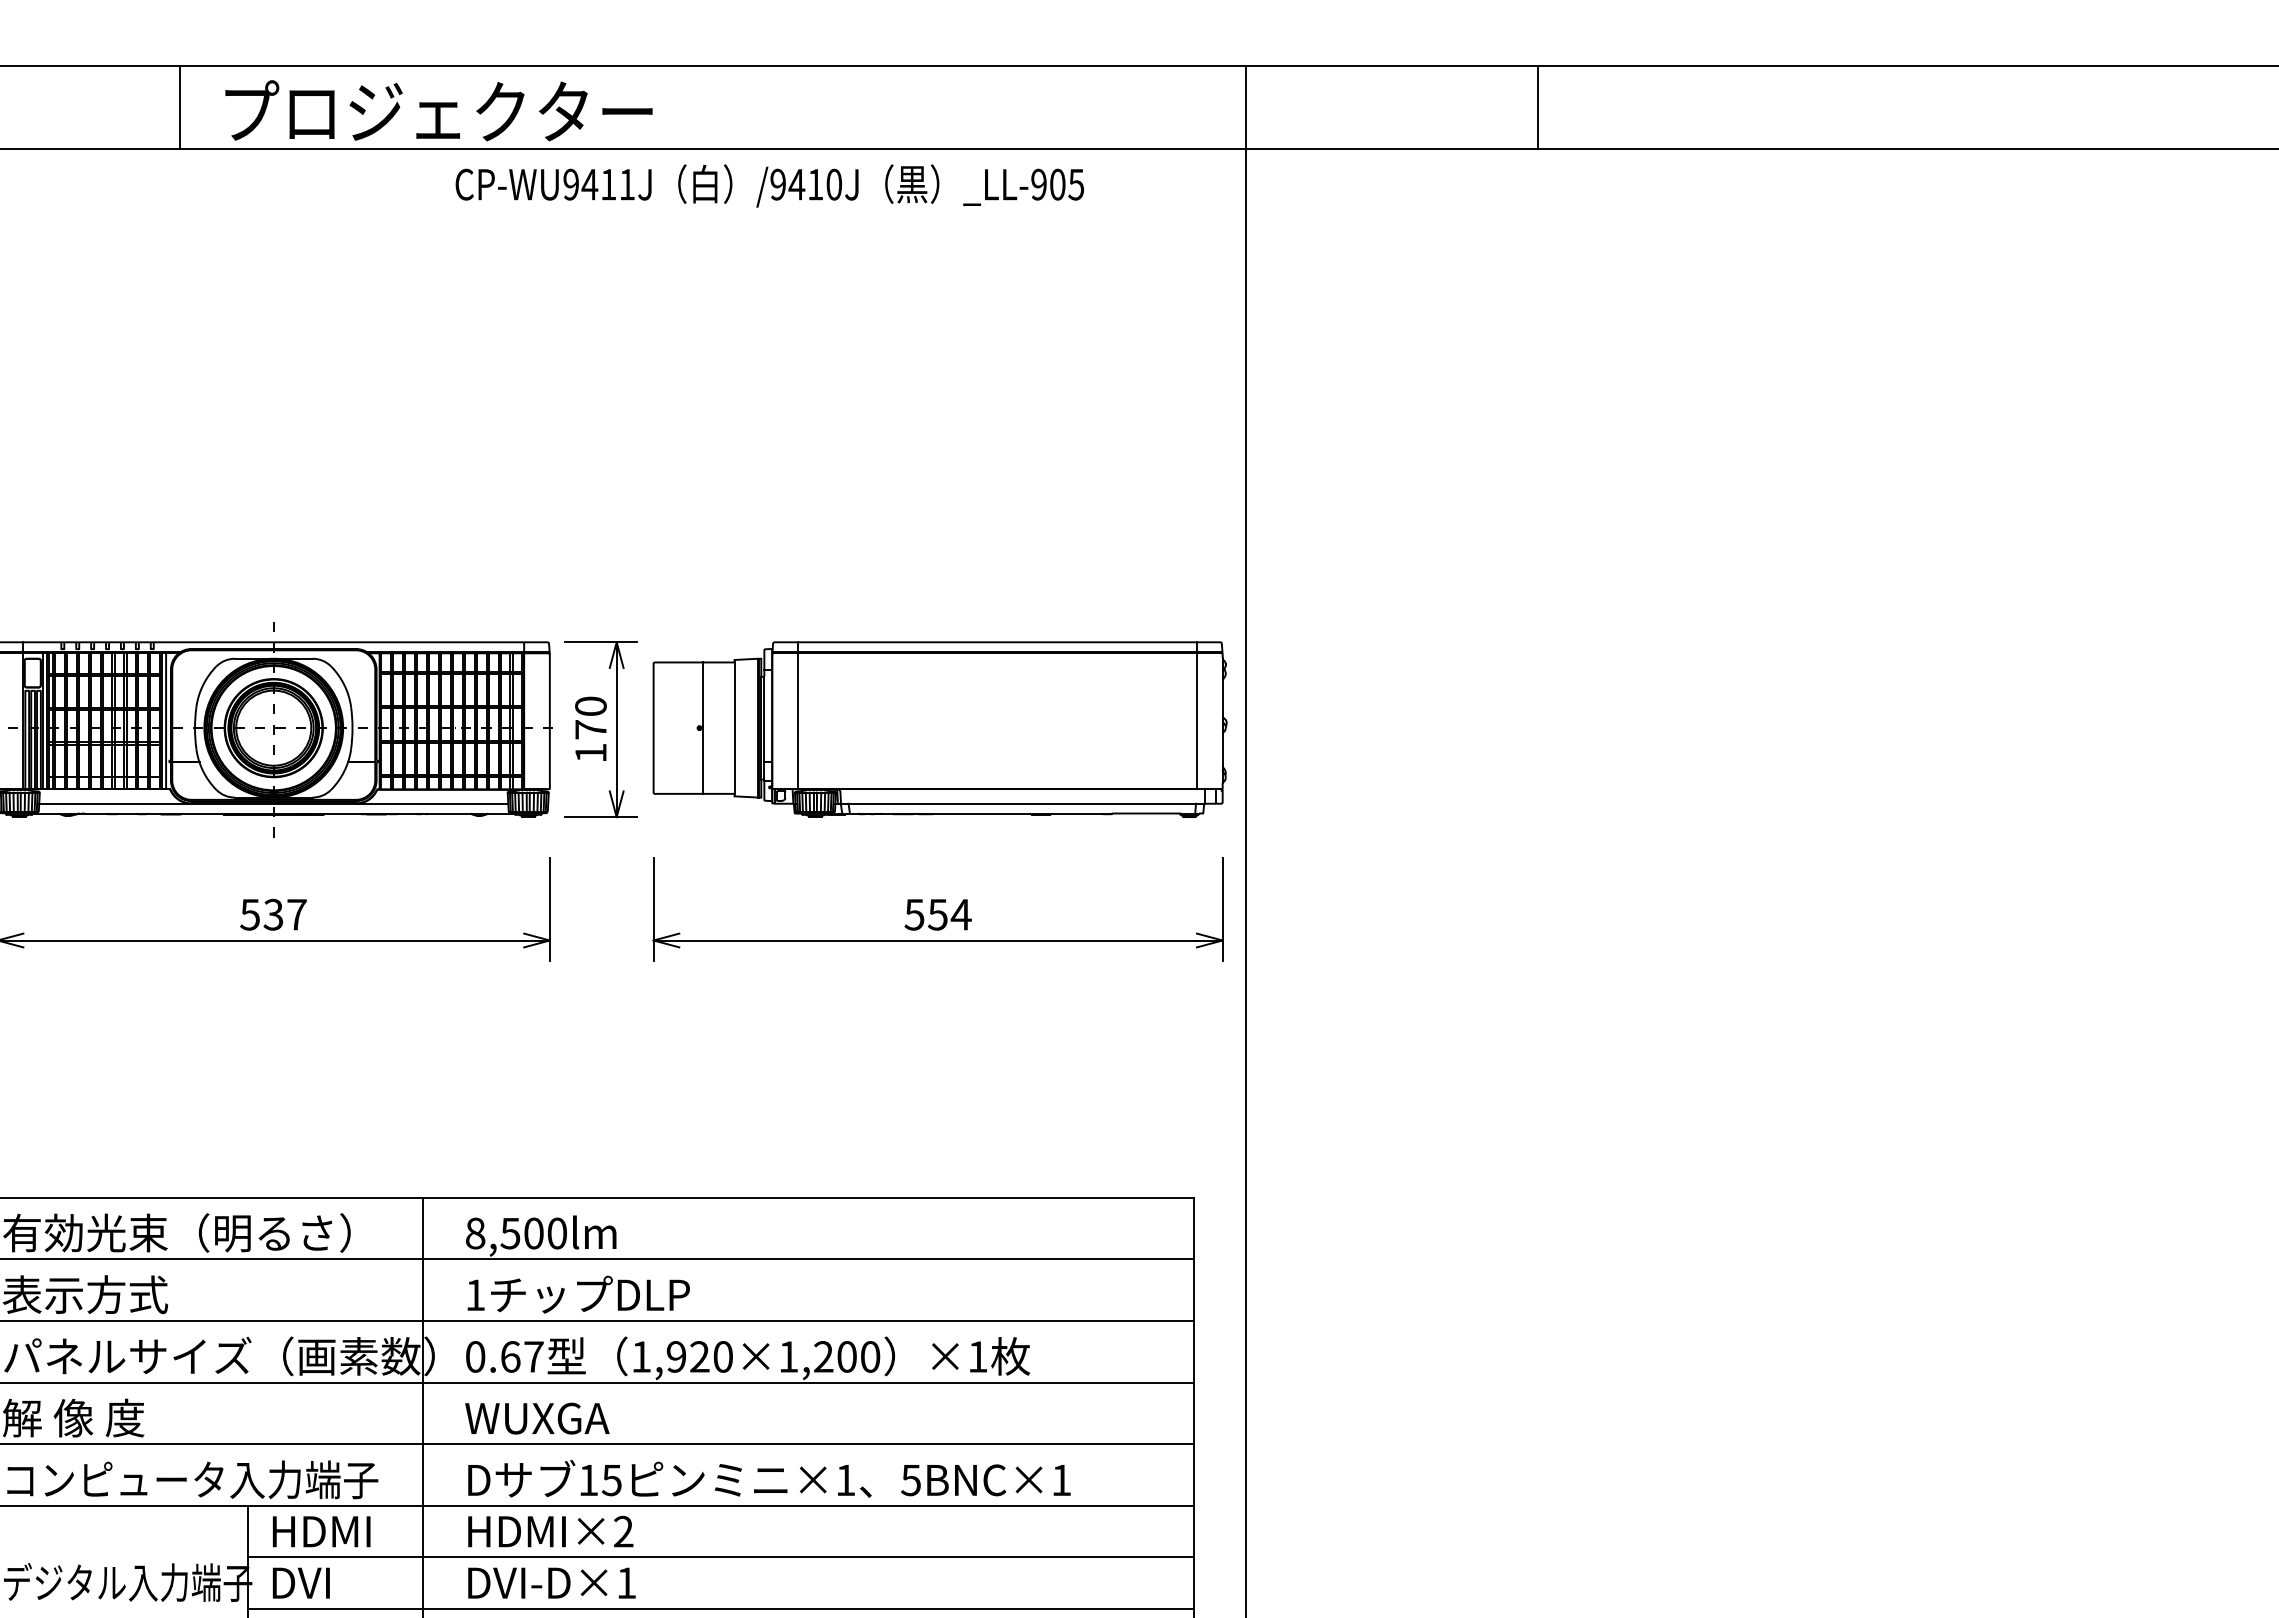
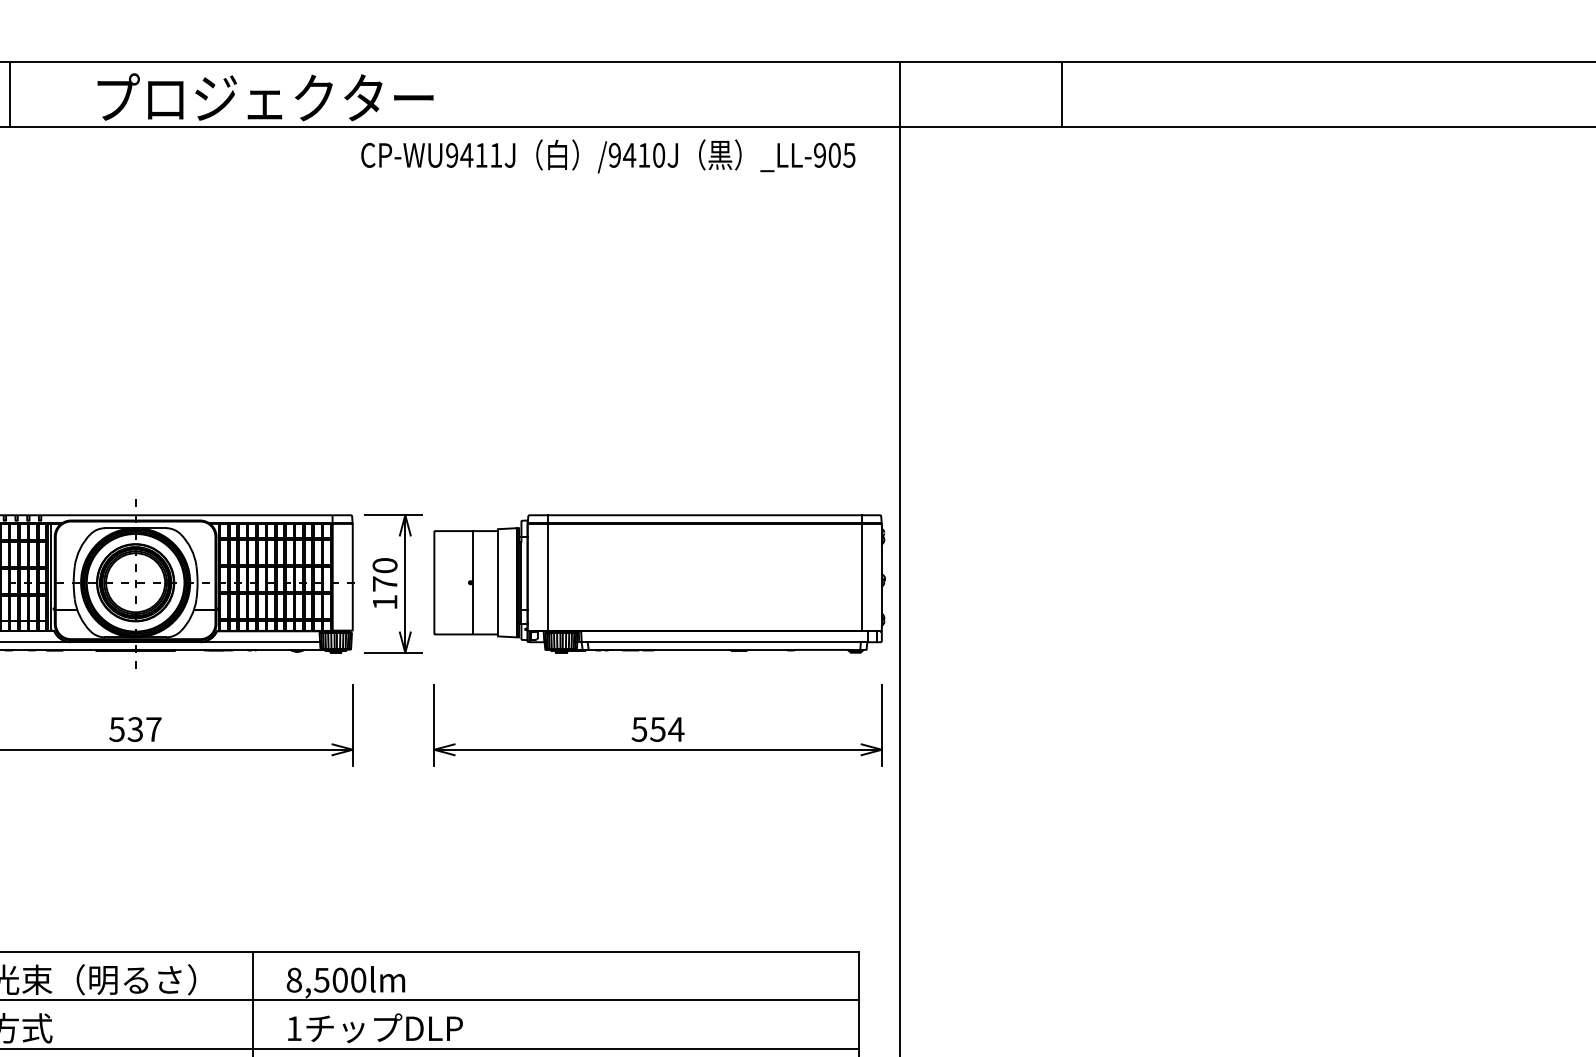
line: (180, 107) -> (10, 94), moved
line: (1538, 107) -> (1061, 94), moved
text: (769, 185) -> (608, 156), moved

